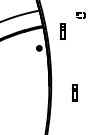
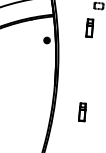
part: (62, 31) -> (89, 27), moved
part: (74, 92) -> (82, 111), moved

